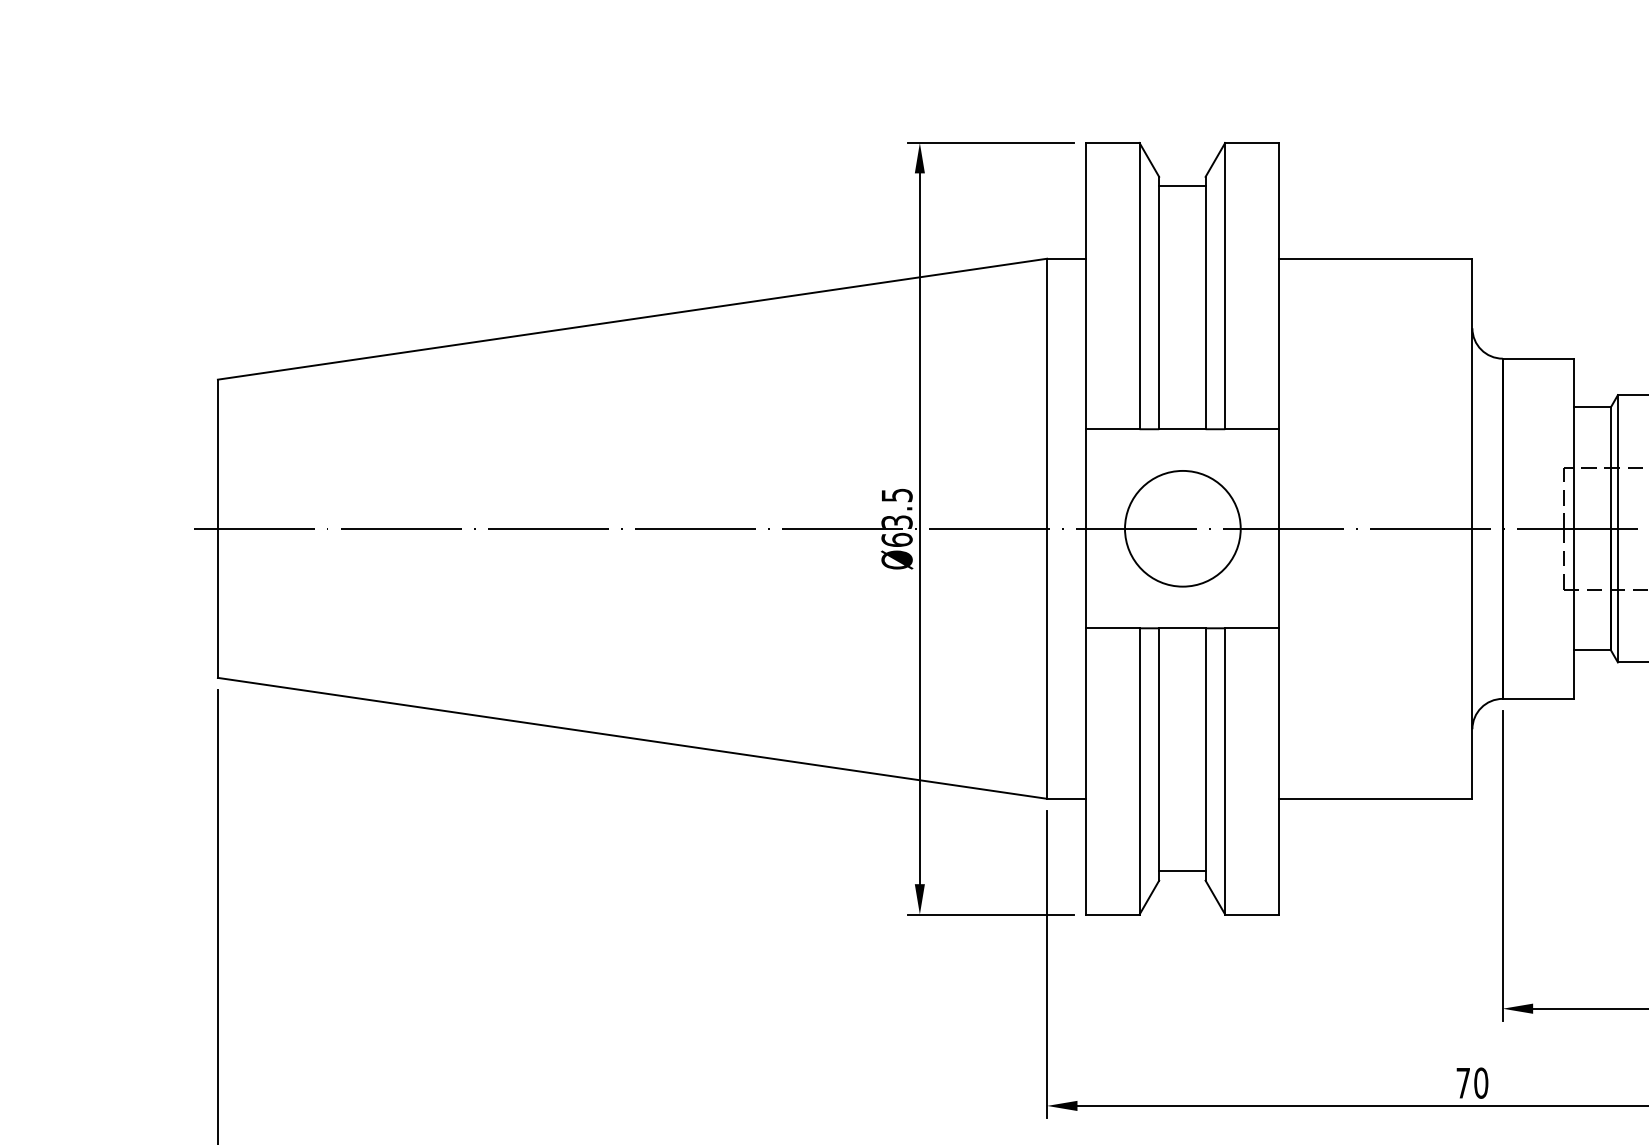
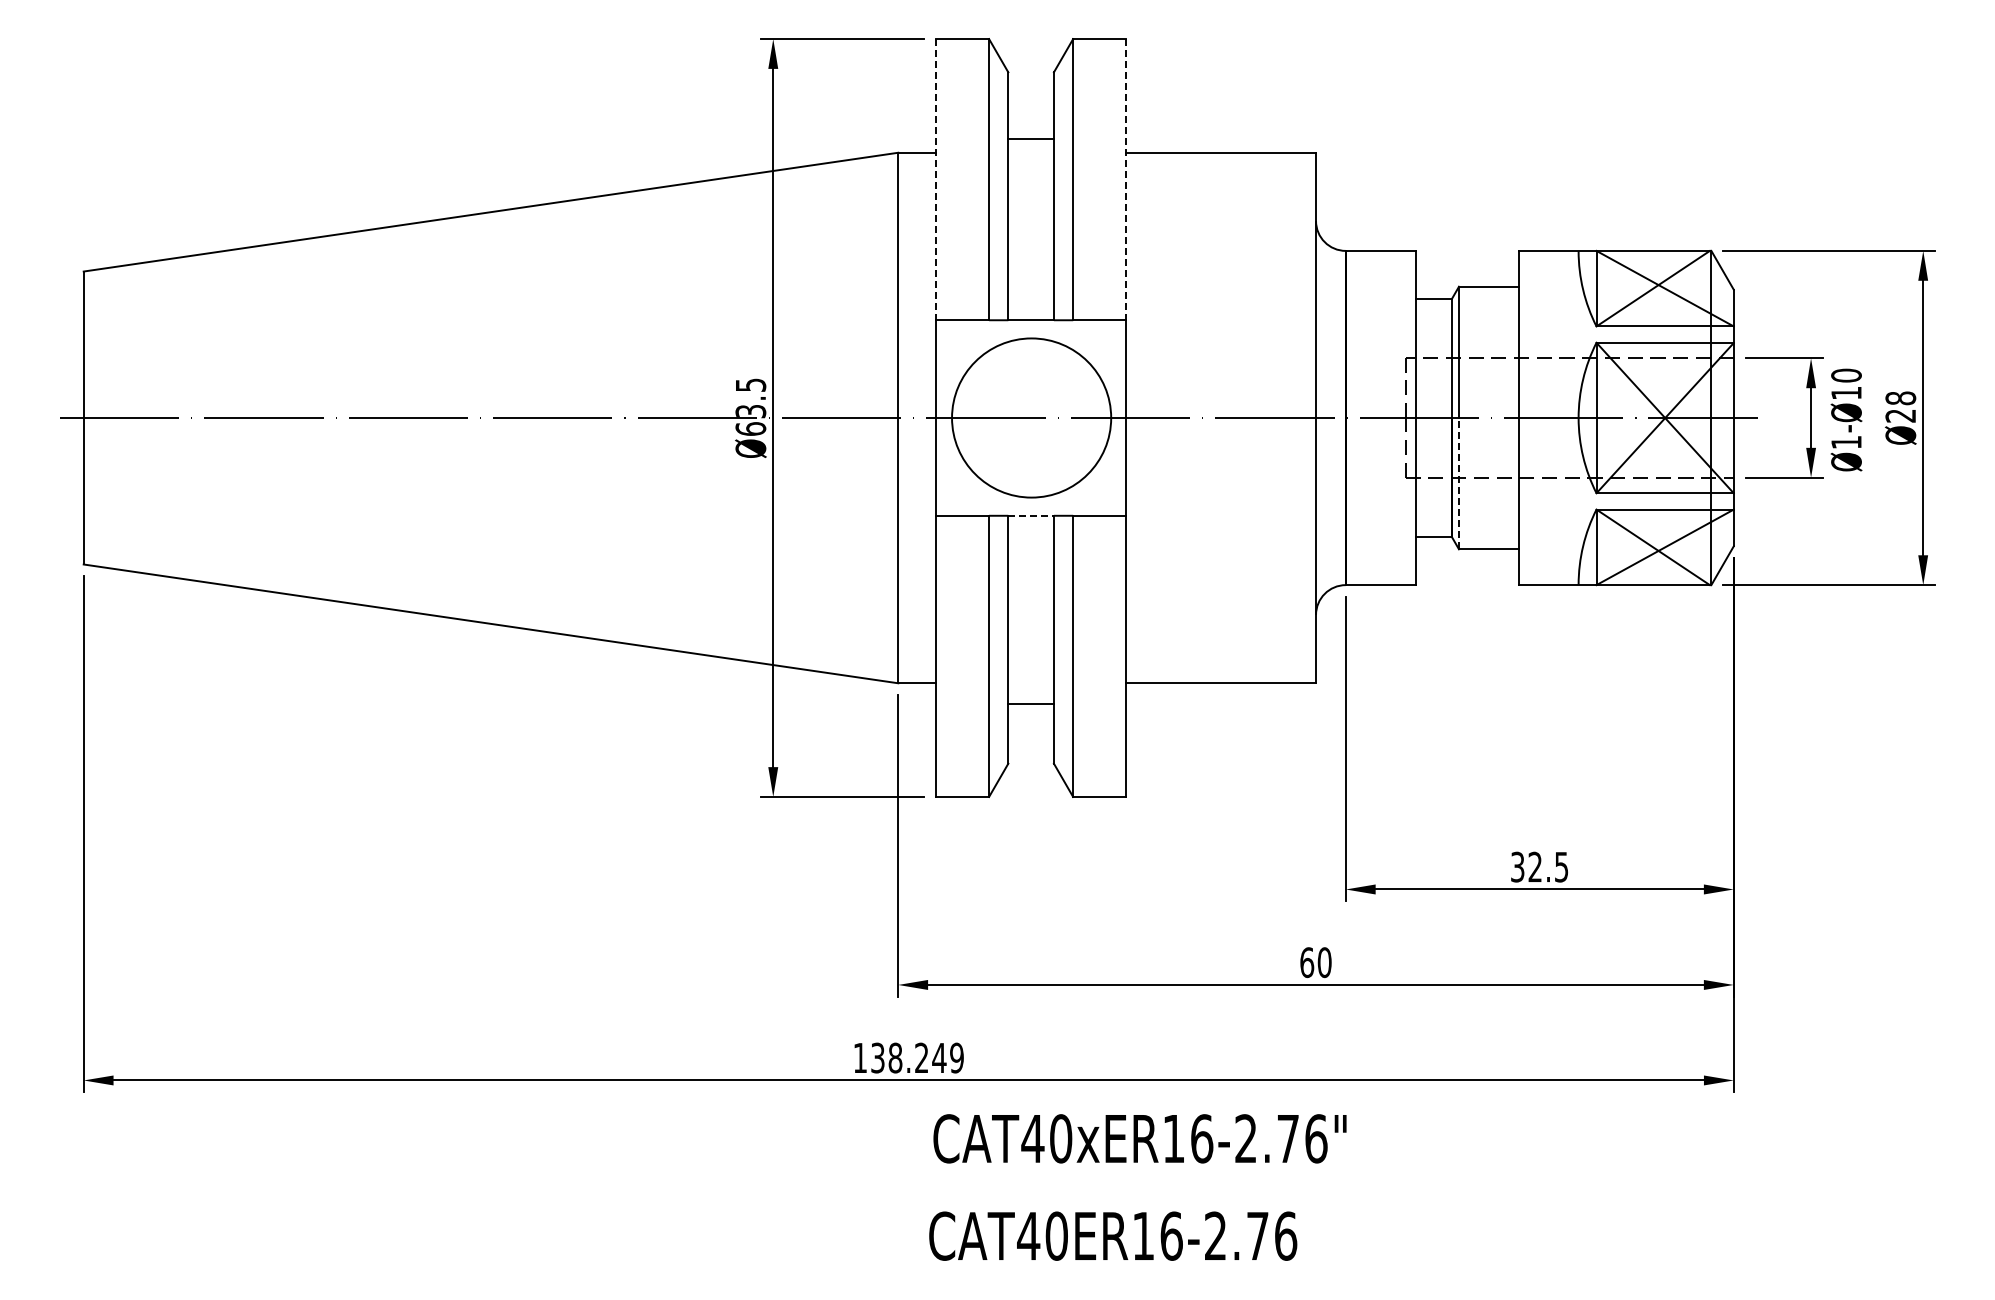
line: (1181, 186) -> (1030, 138), moved
line: (1086, 285) -> (936, 179), solid -> dashed
line: (1278, 285) -> (1125, 179), solid -> dashed
circle: (1182, 528) -> (1031, 417), size x1.4
line: (1617, 595) -> (1458, 483), solid -> dashed
line: (1182, 628) -> (1031, 515), solid -> dashed
line: (1181, 871) -> (1030, 704), moved
text: (1463, 1083) -> (1307, 962), 70 -> 60

